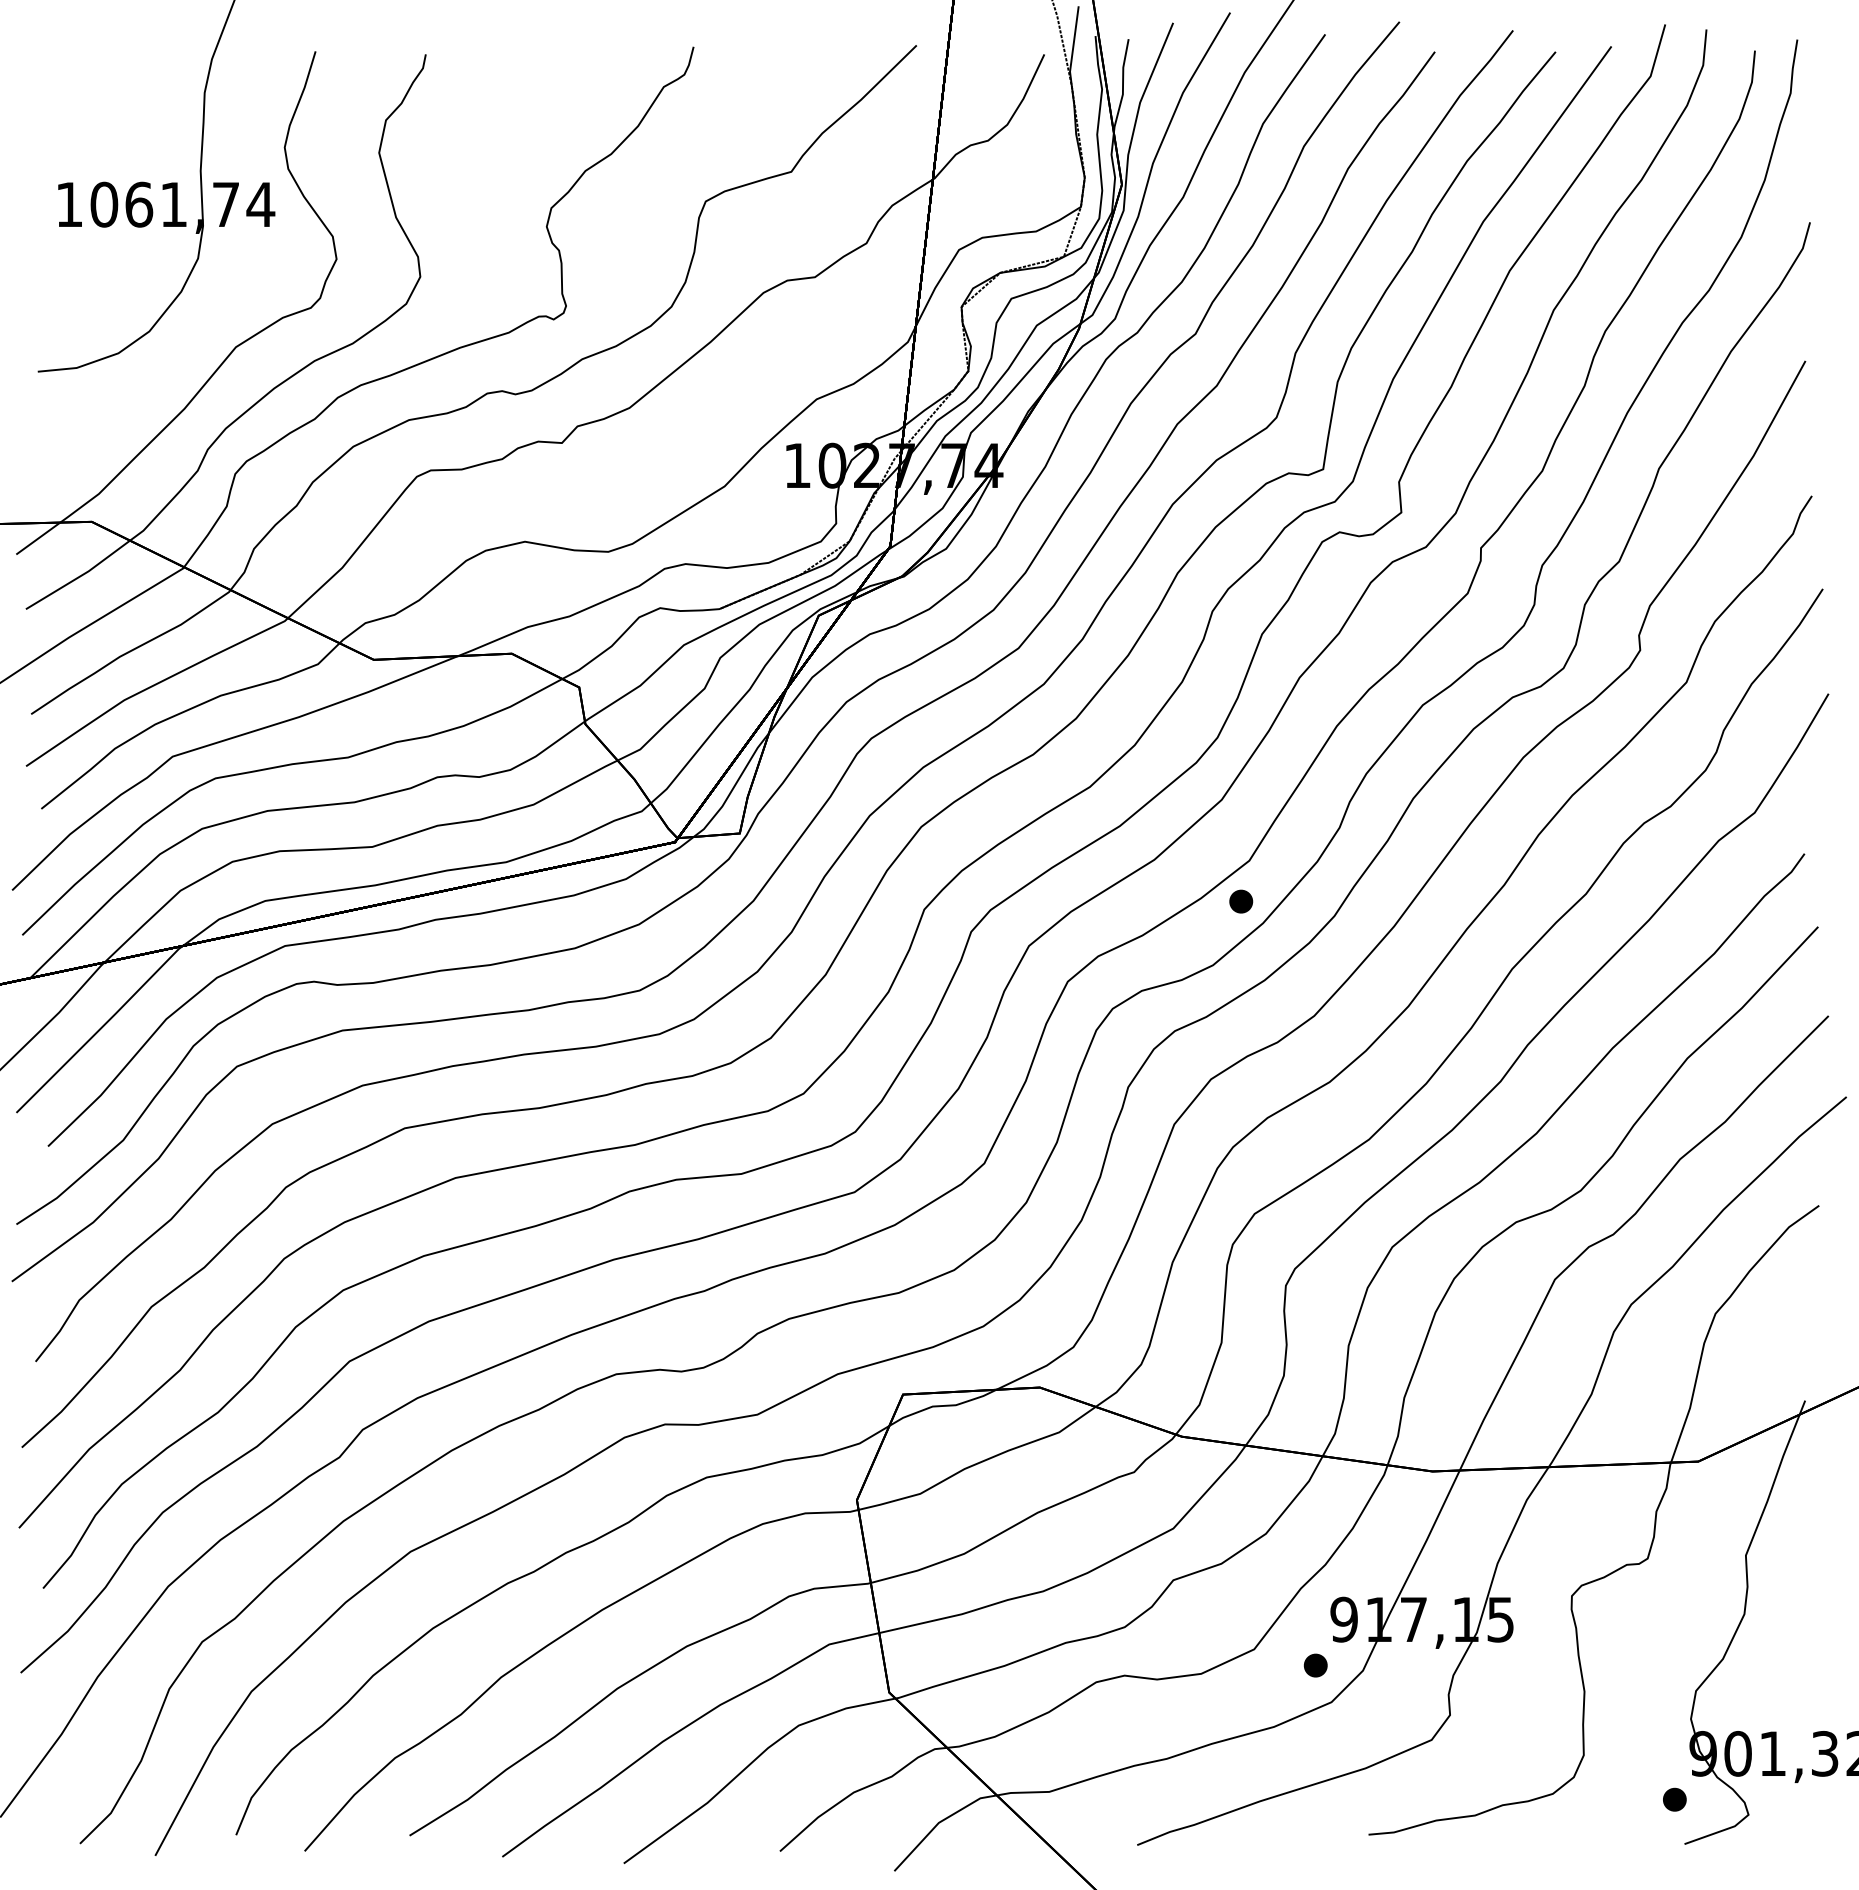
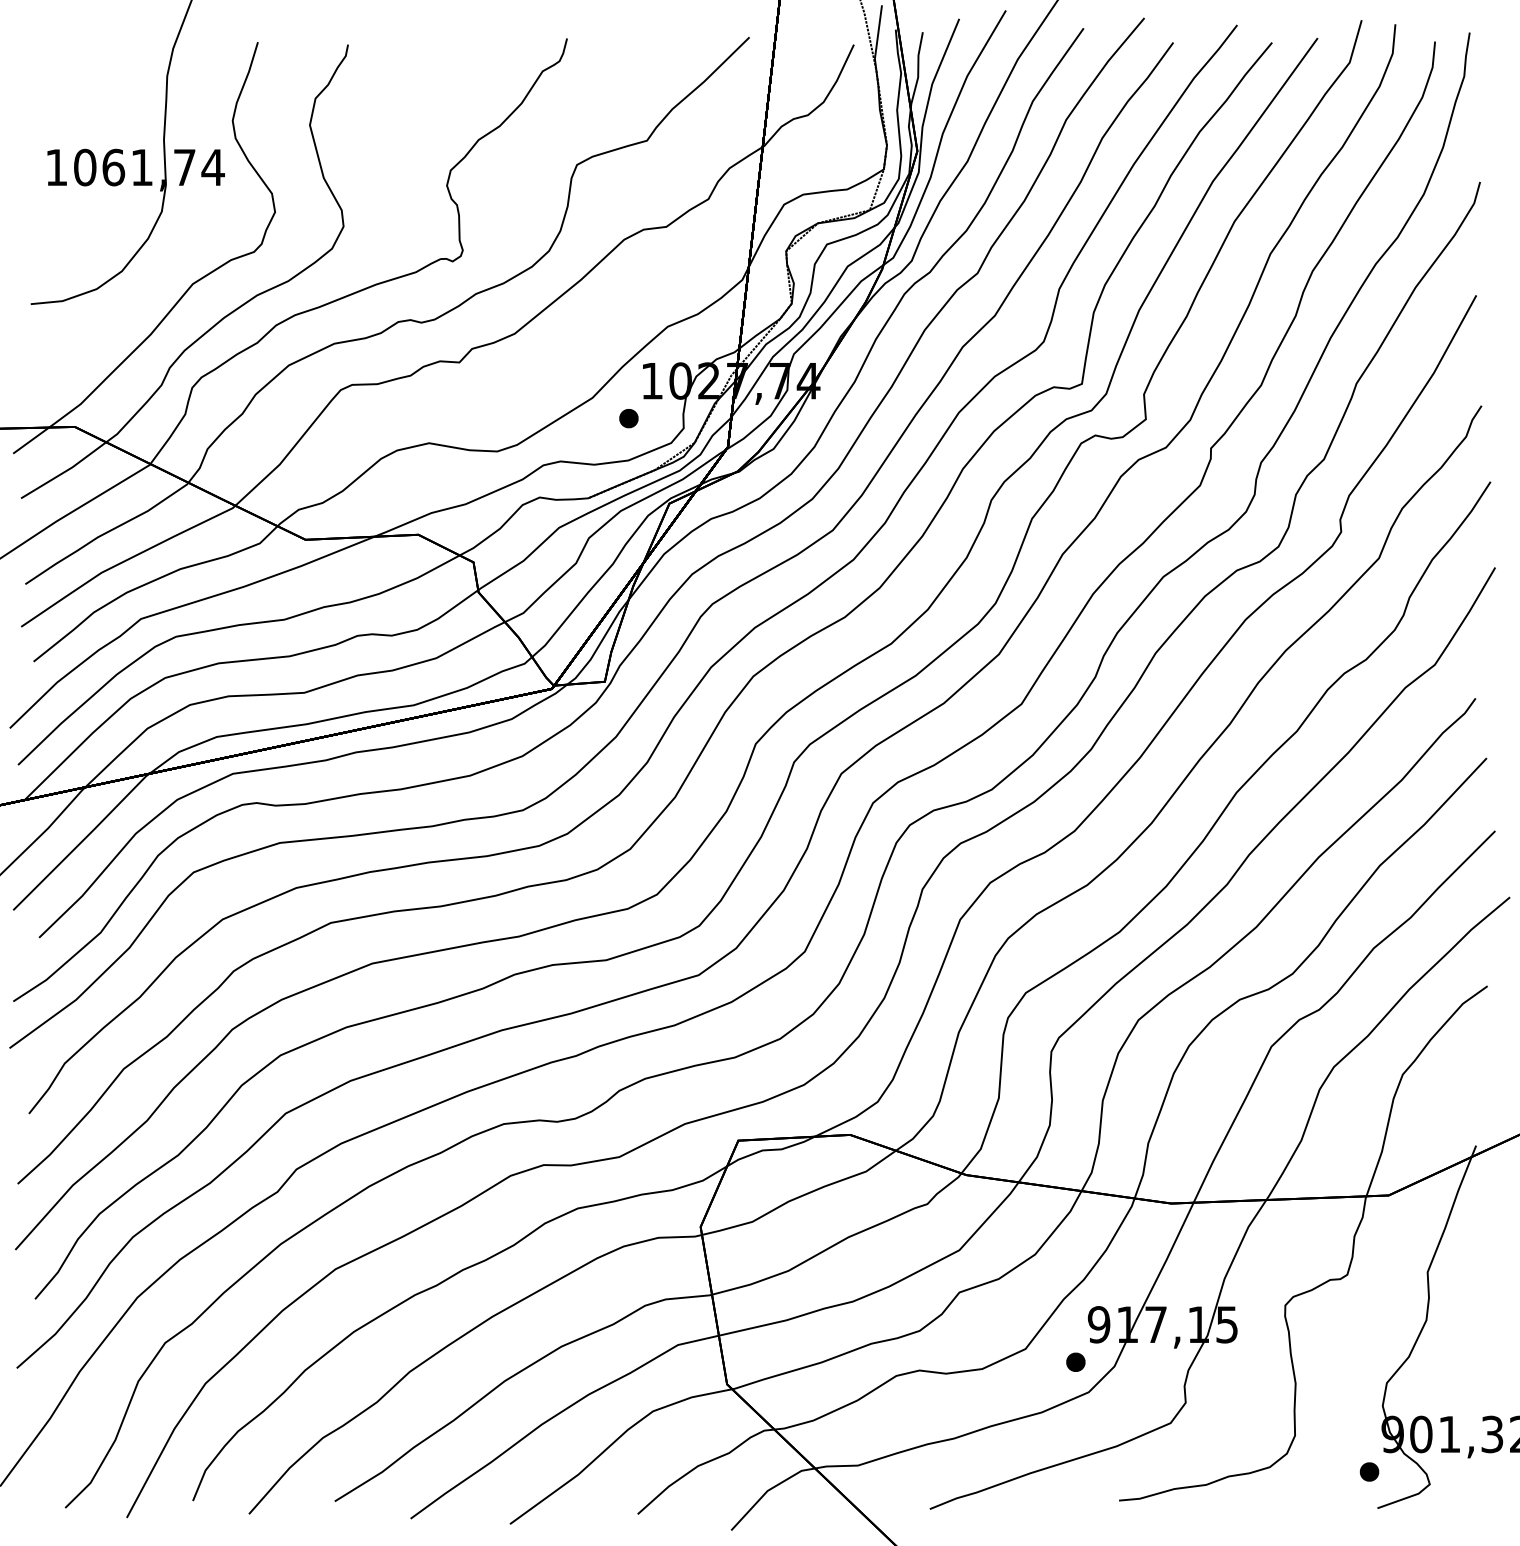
part: (1241, 901) -> (629, 418), moved

